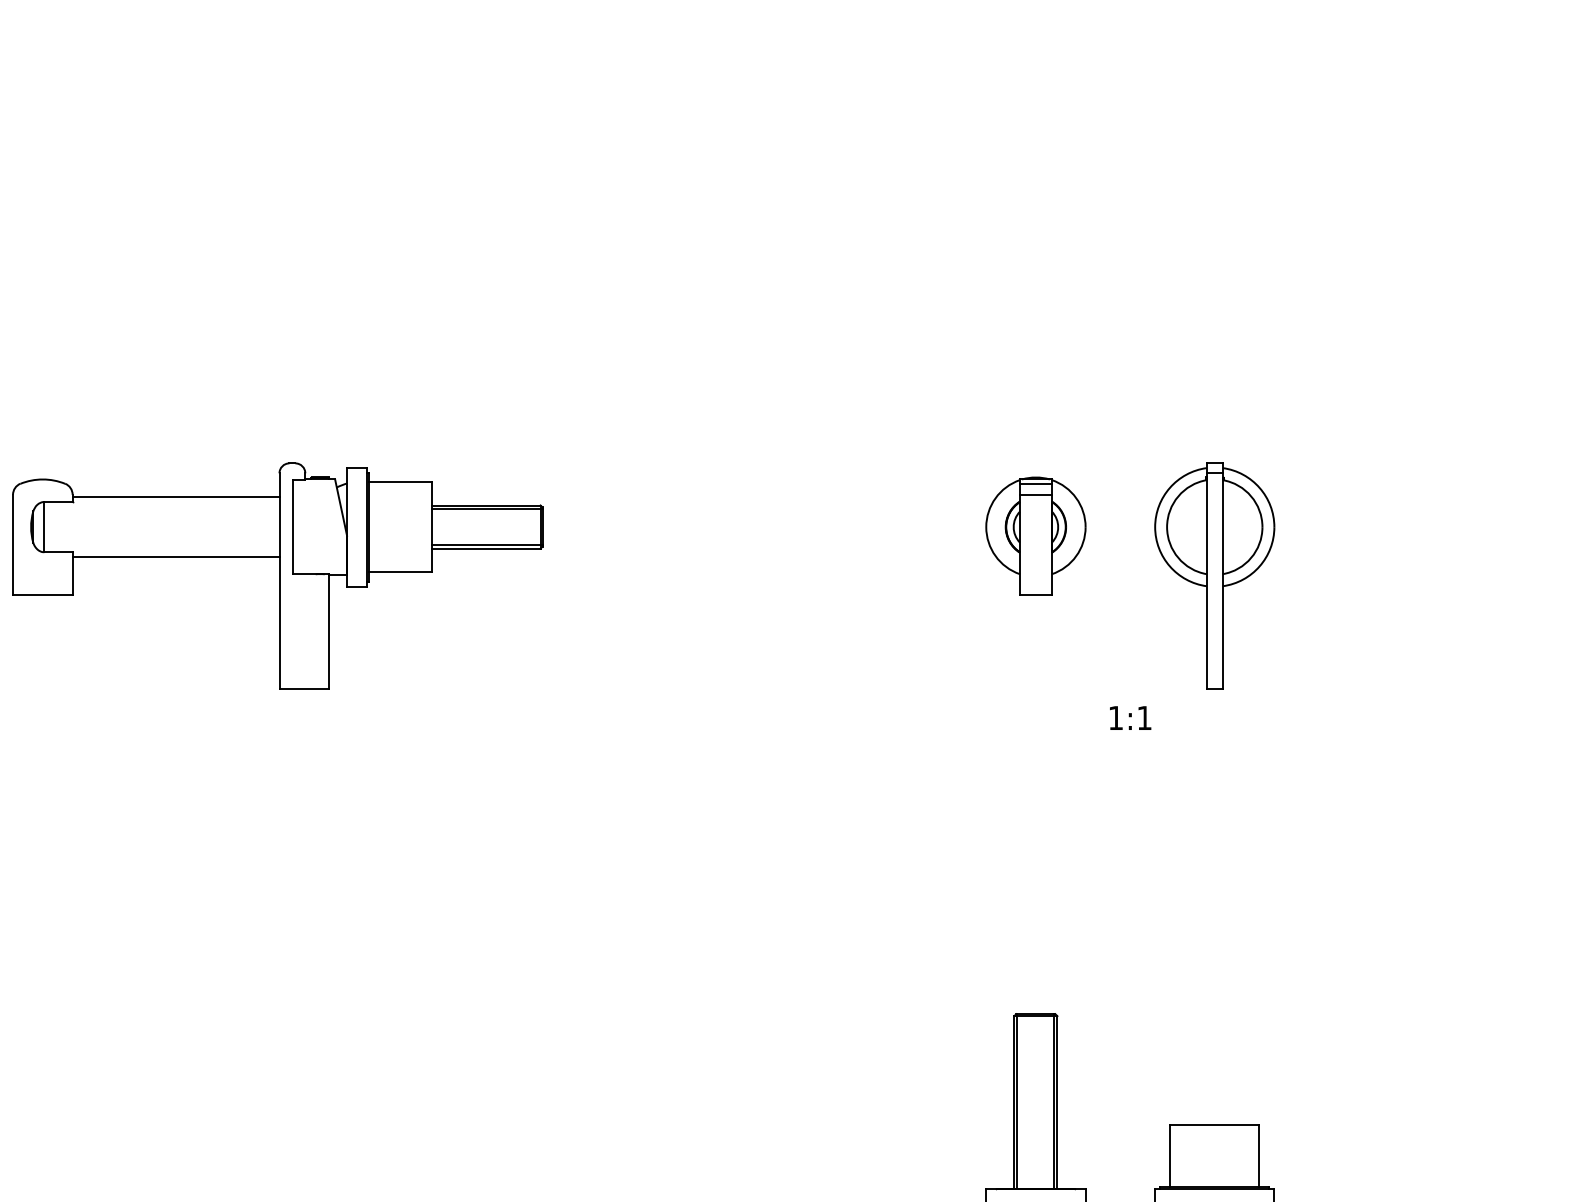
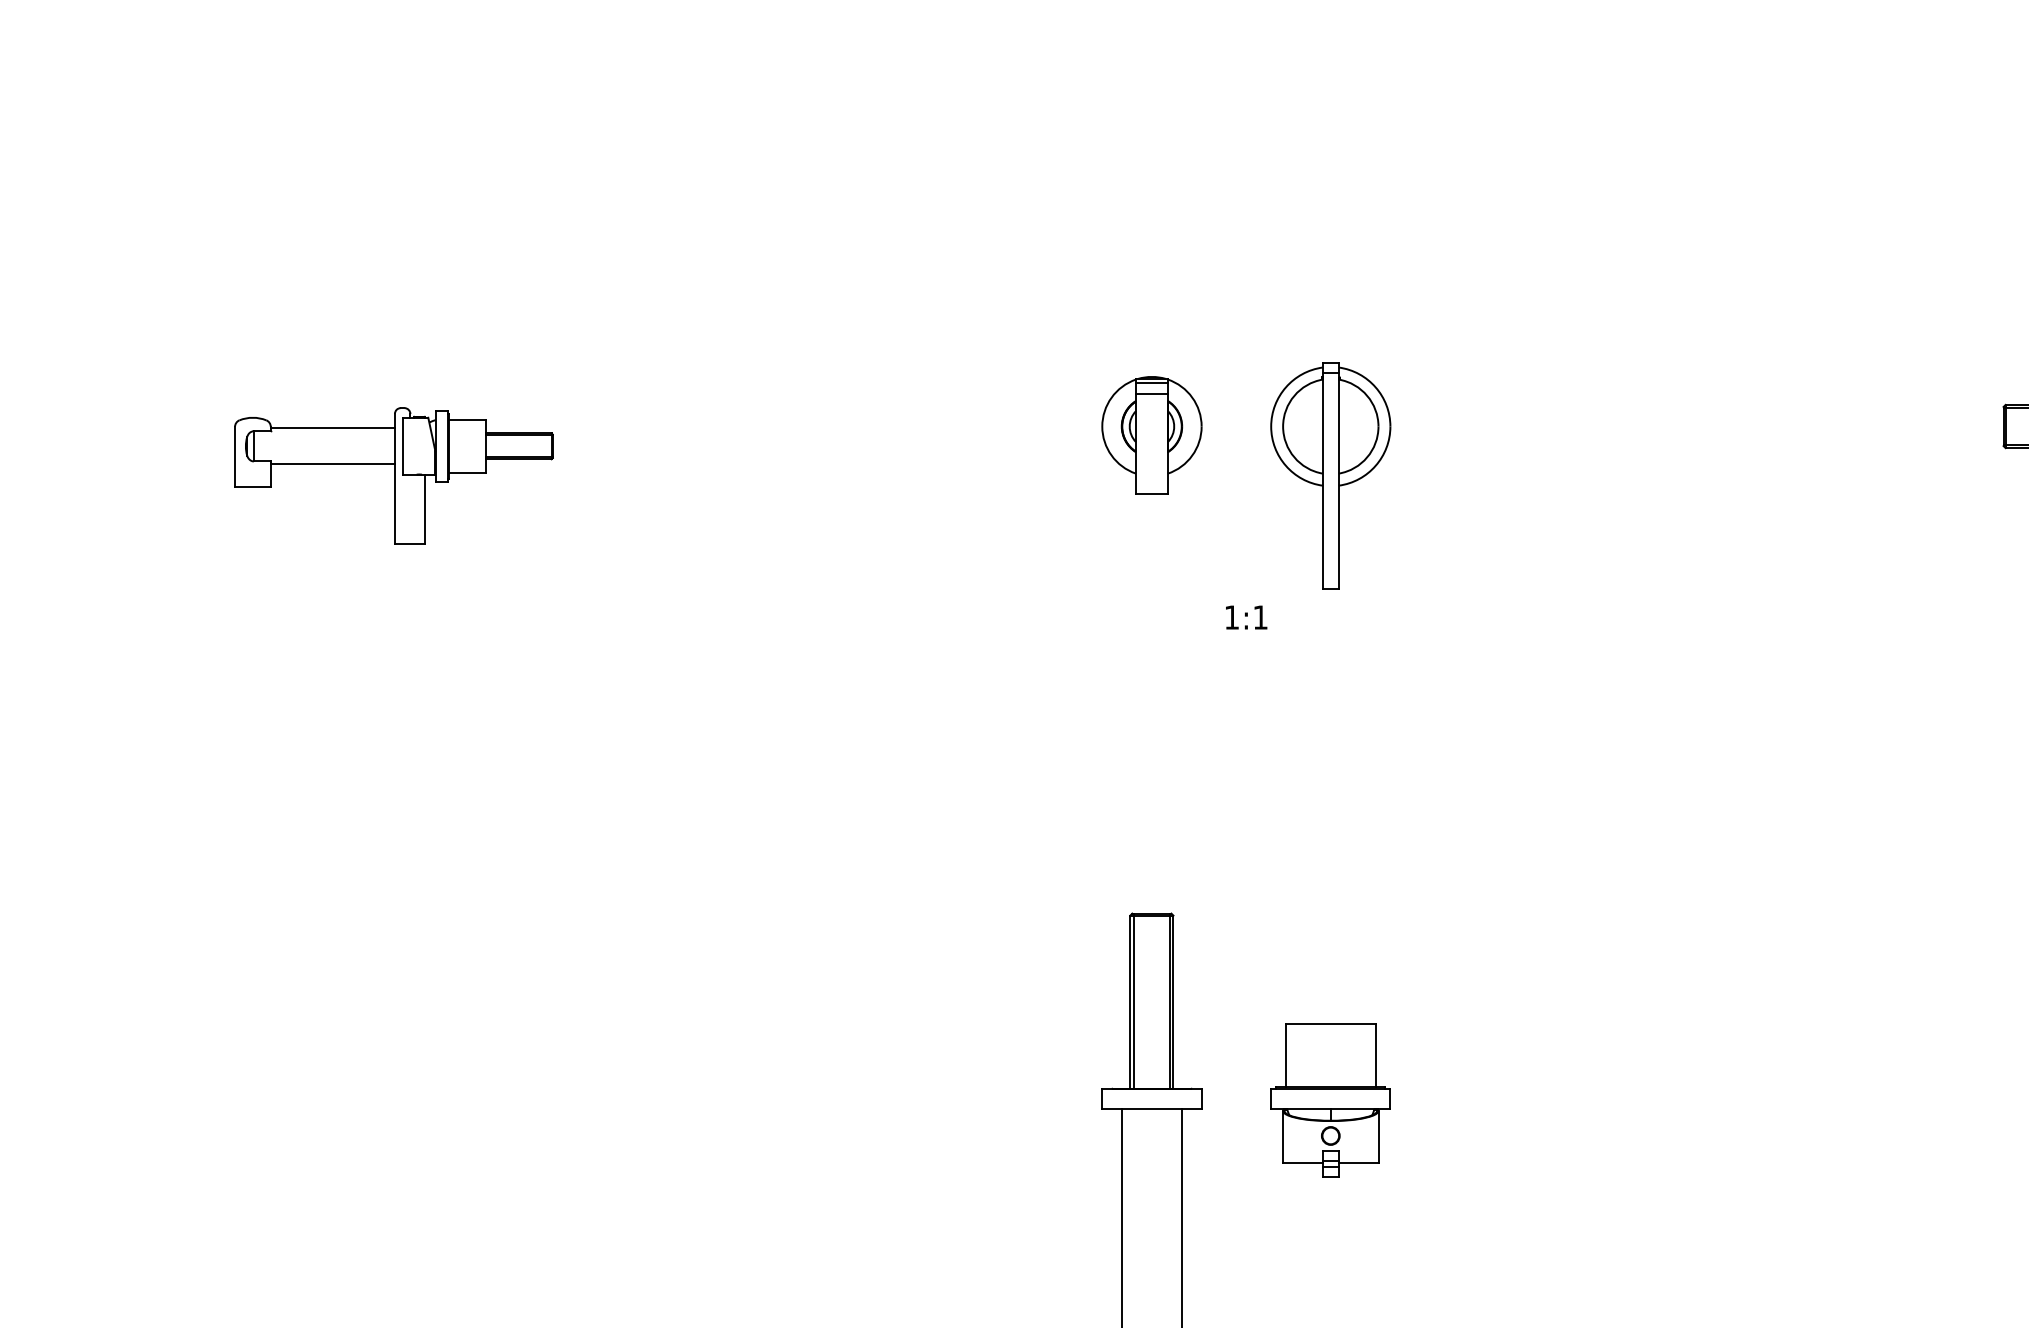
part: (277, 576) -> (393, 475), size x0.6

